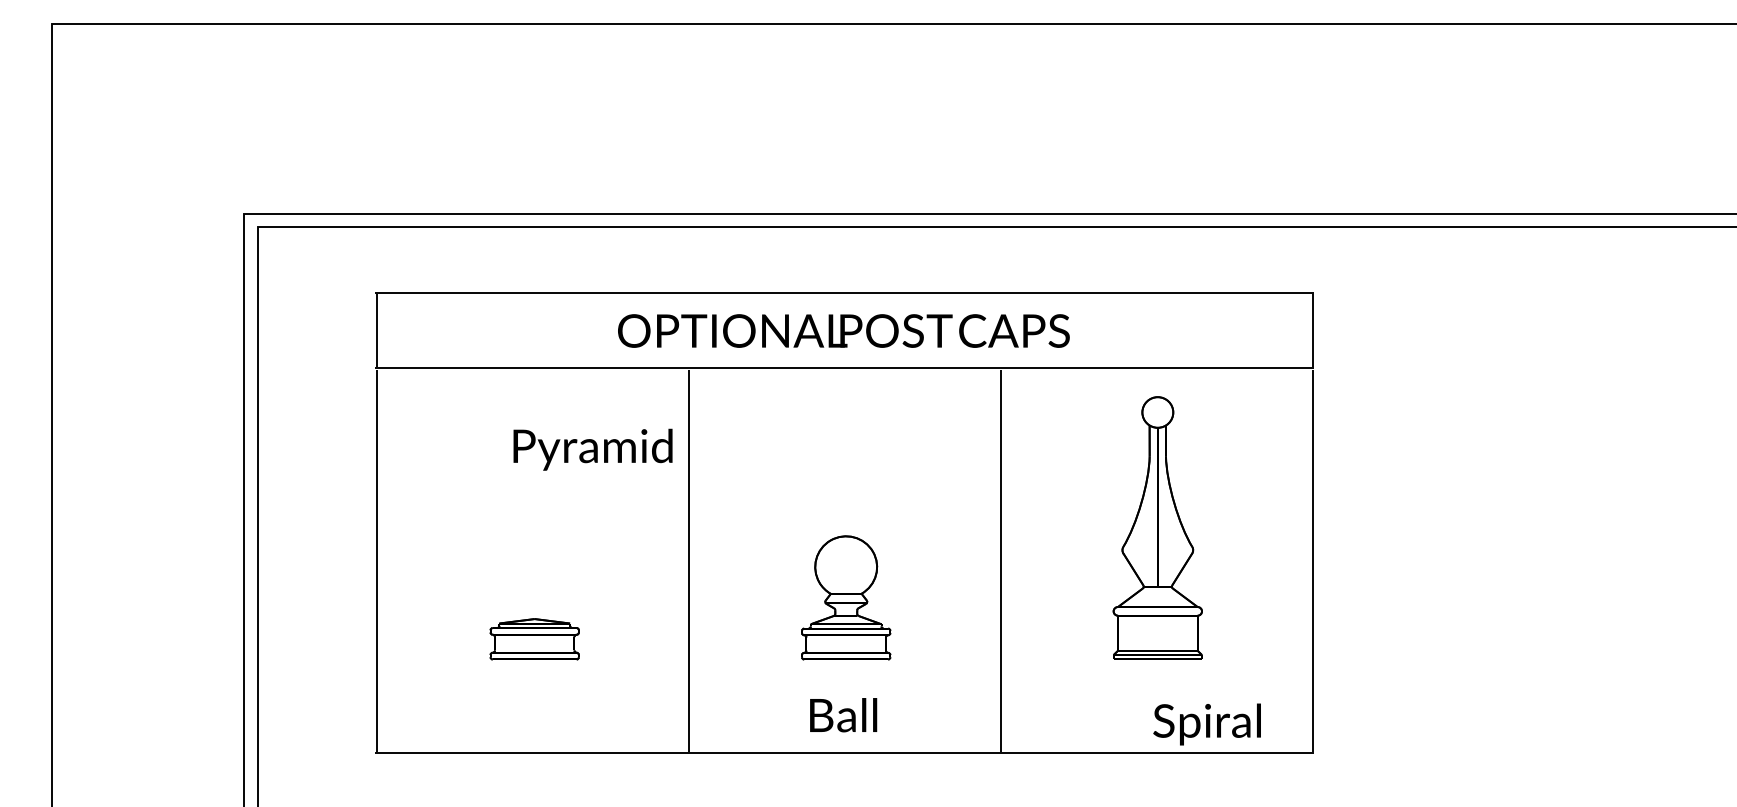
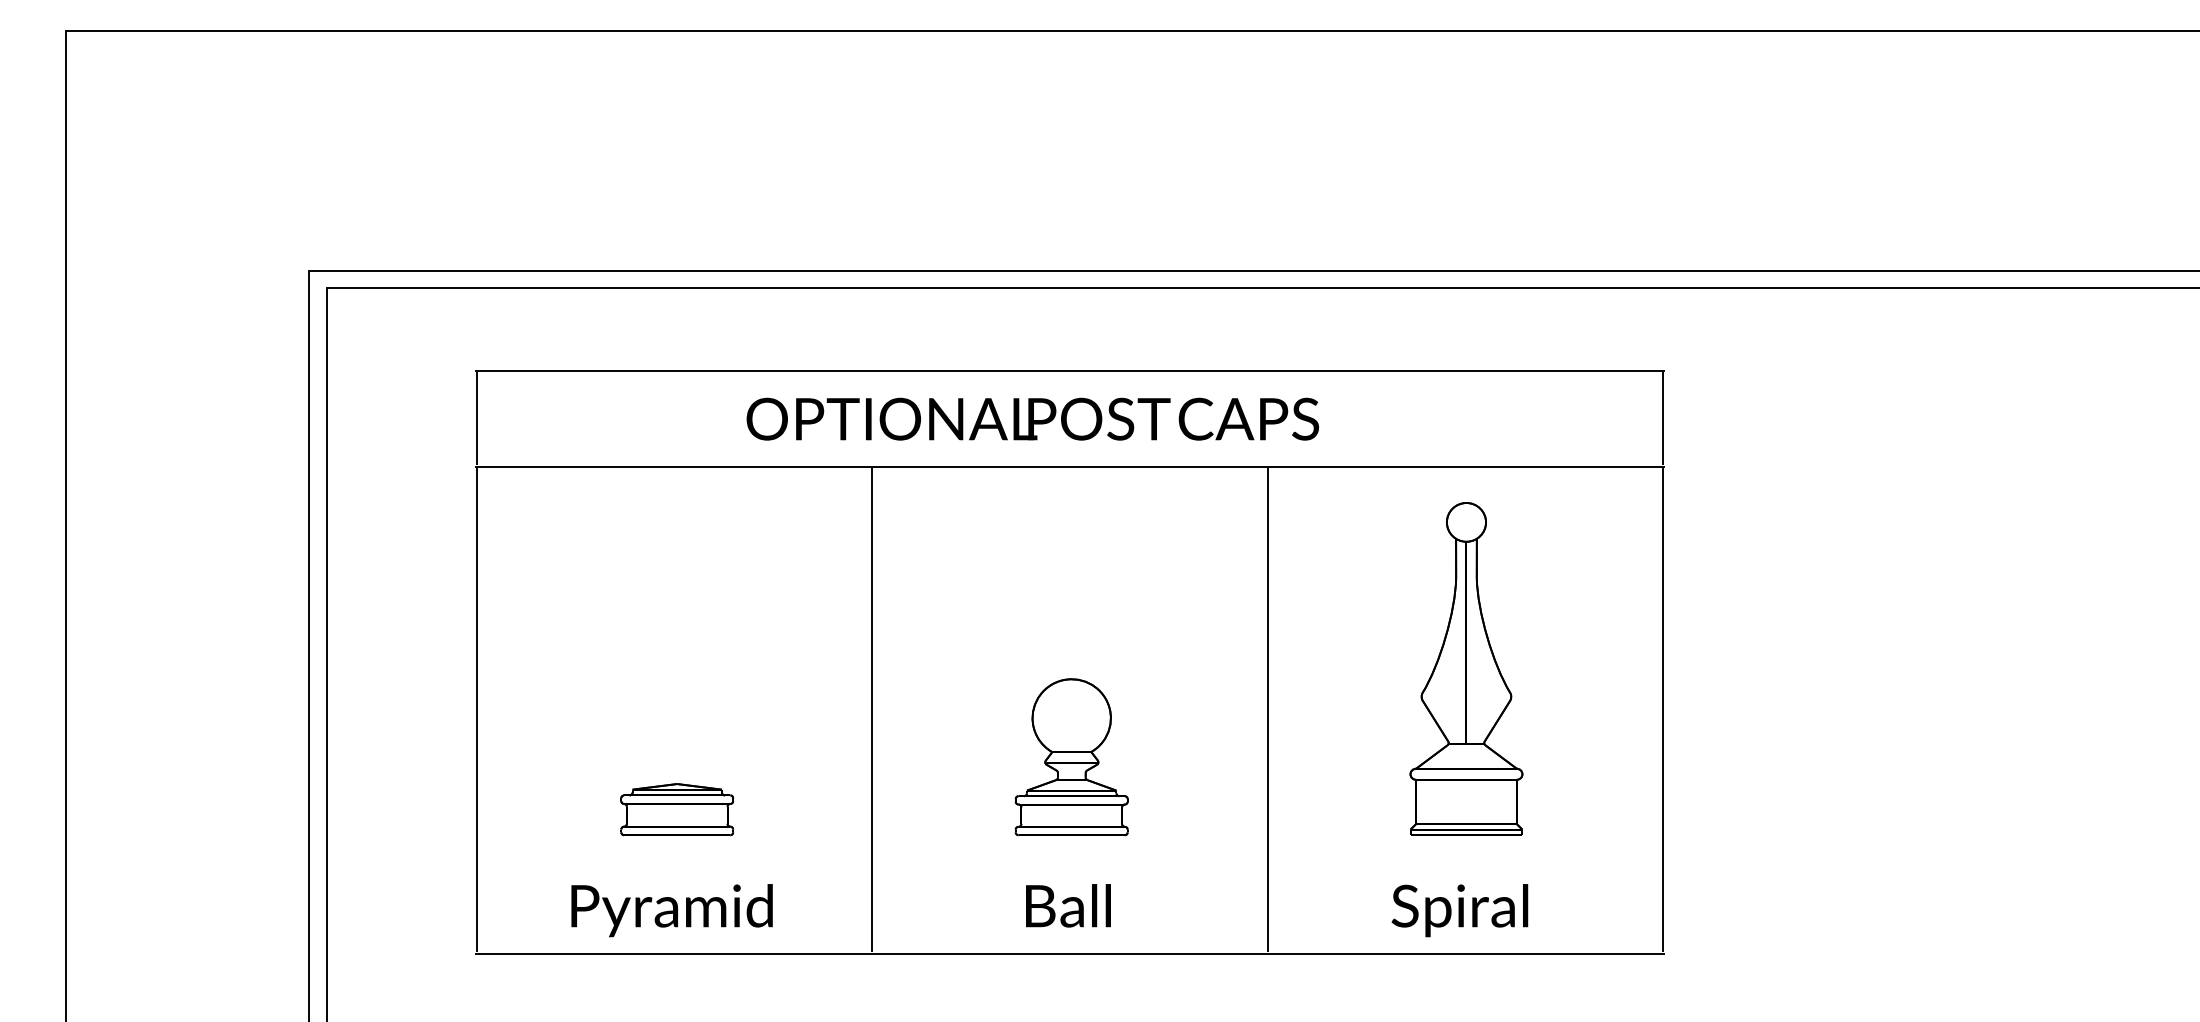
text: (843, 330) -> (1032, 418), moved
text: (592, 449) -> (671, 910), moved
text: (1206, 724) -> (1459, 910), moved

